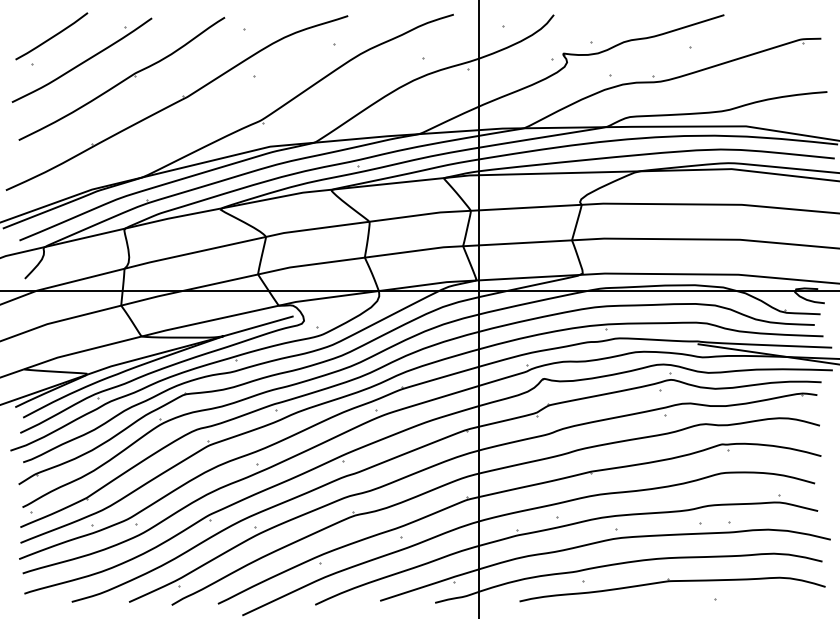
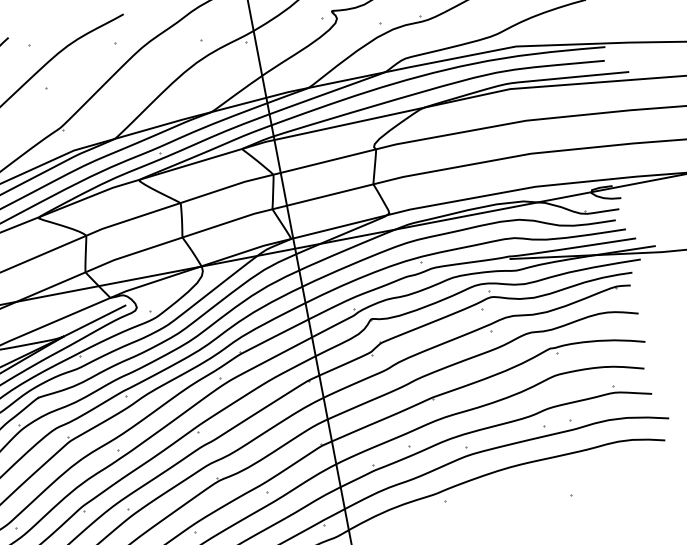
part: (670, 582) -> (526, 487), removed

